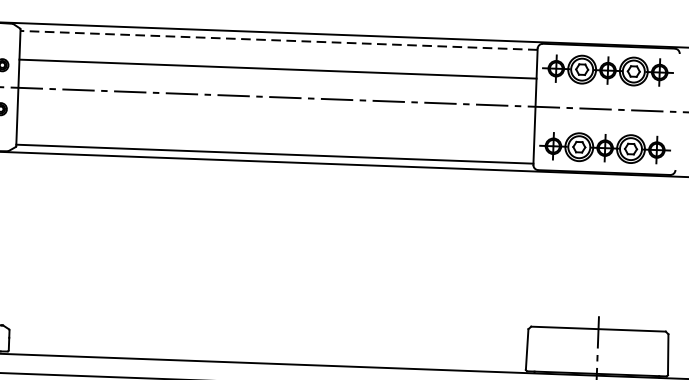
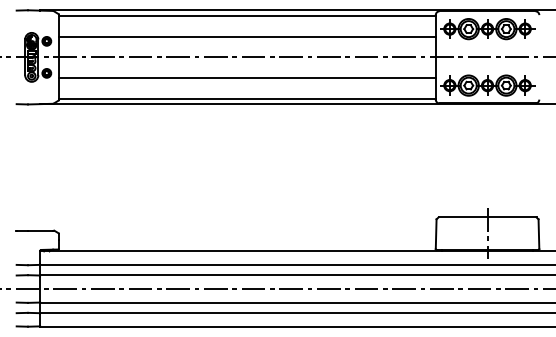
line: (277, 39) -> (246, 15), dashed -> solid
line: (276, 124) -> (247, 77), added

